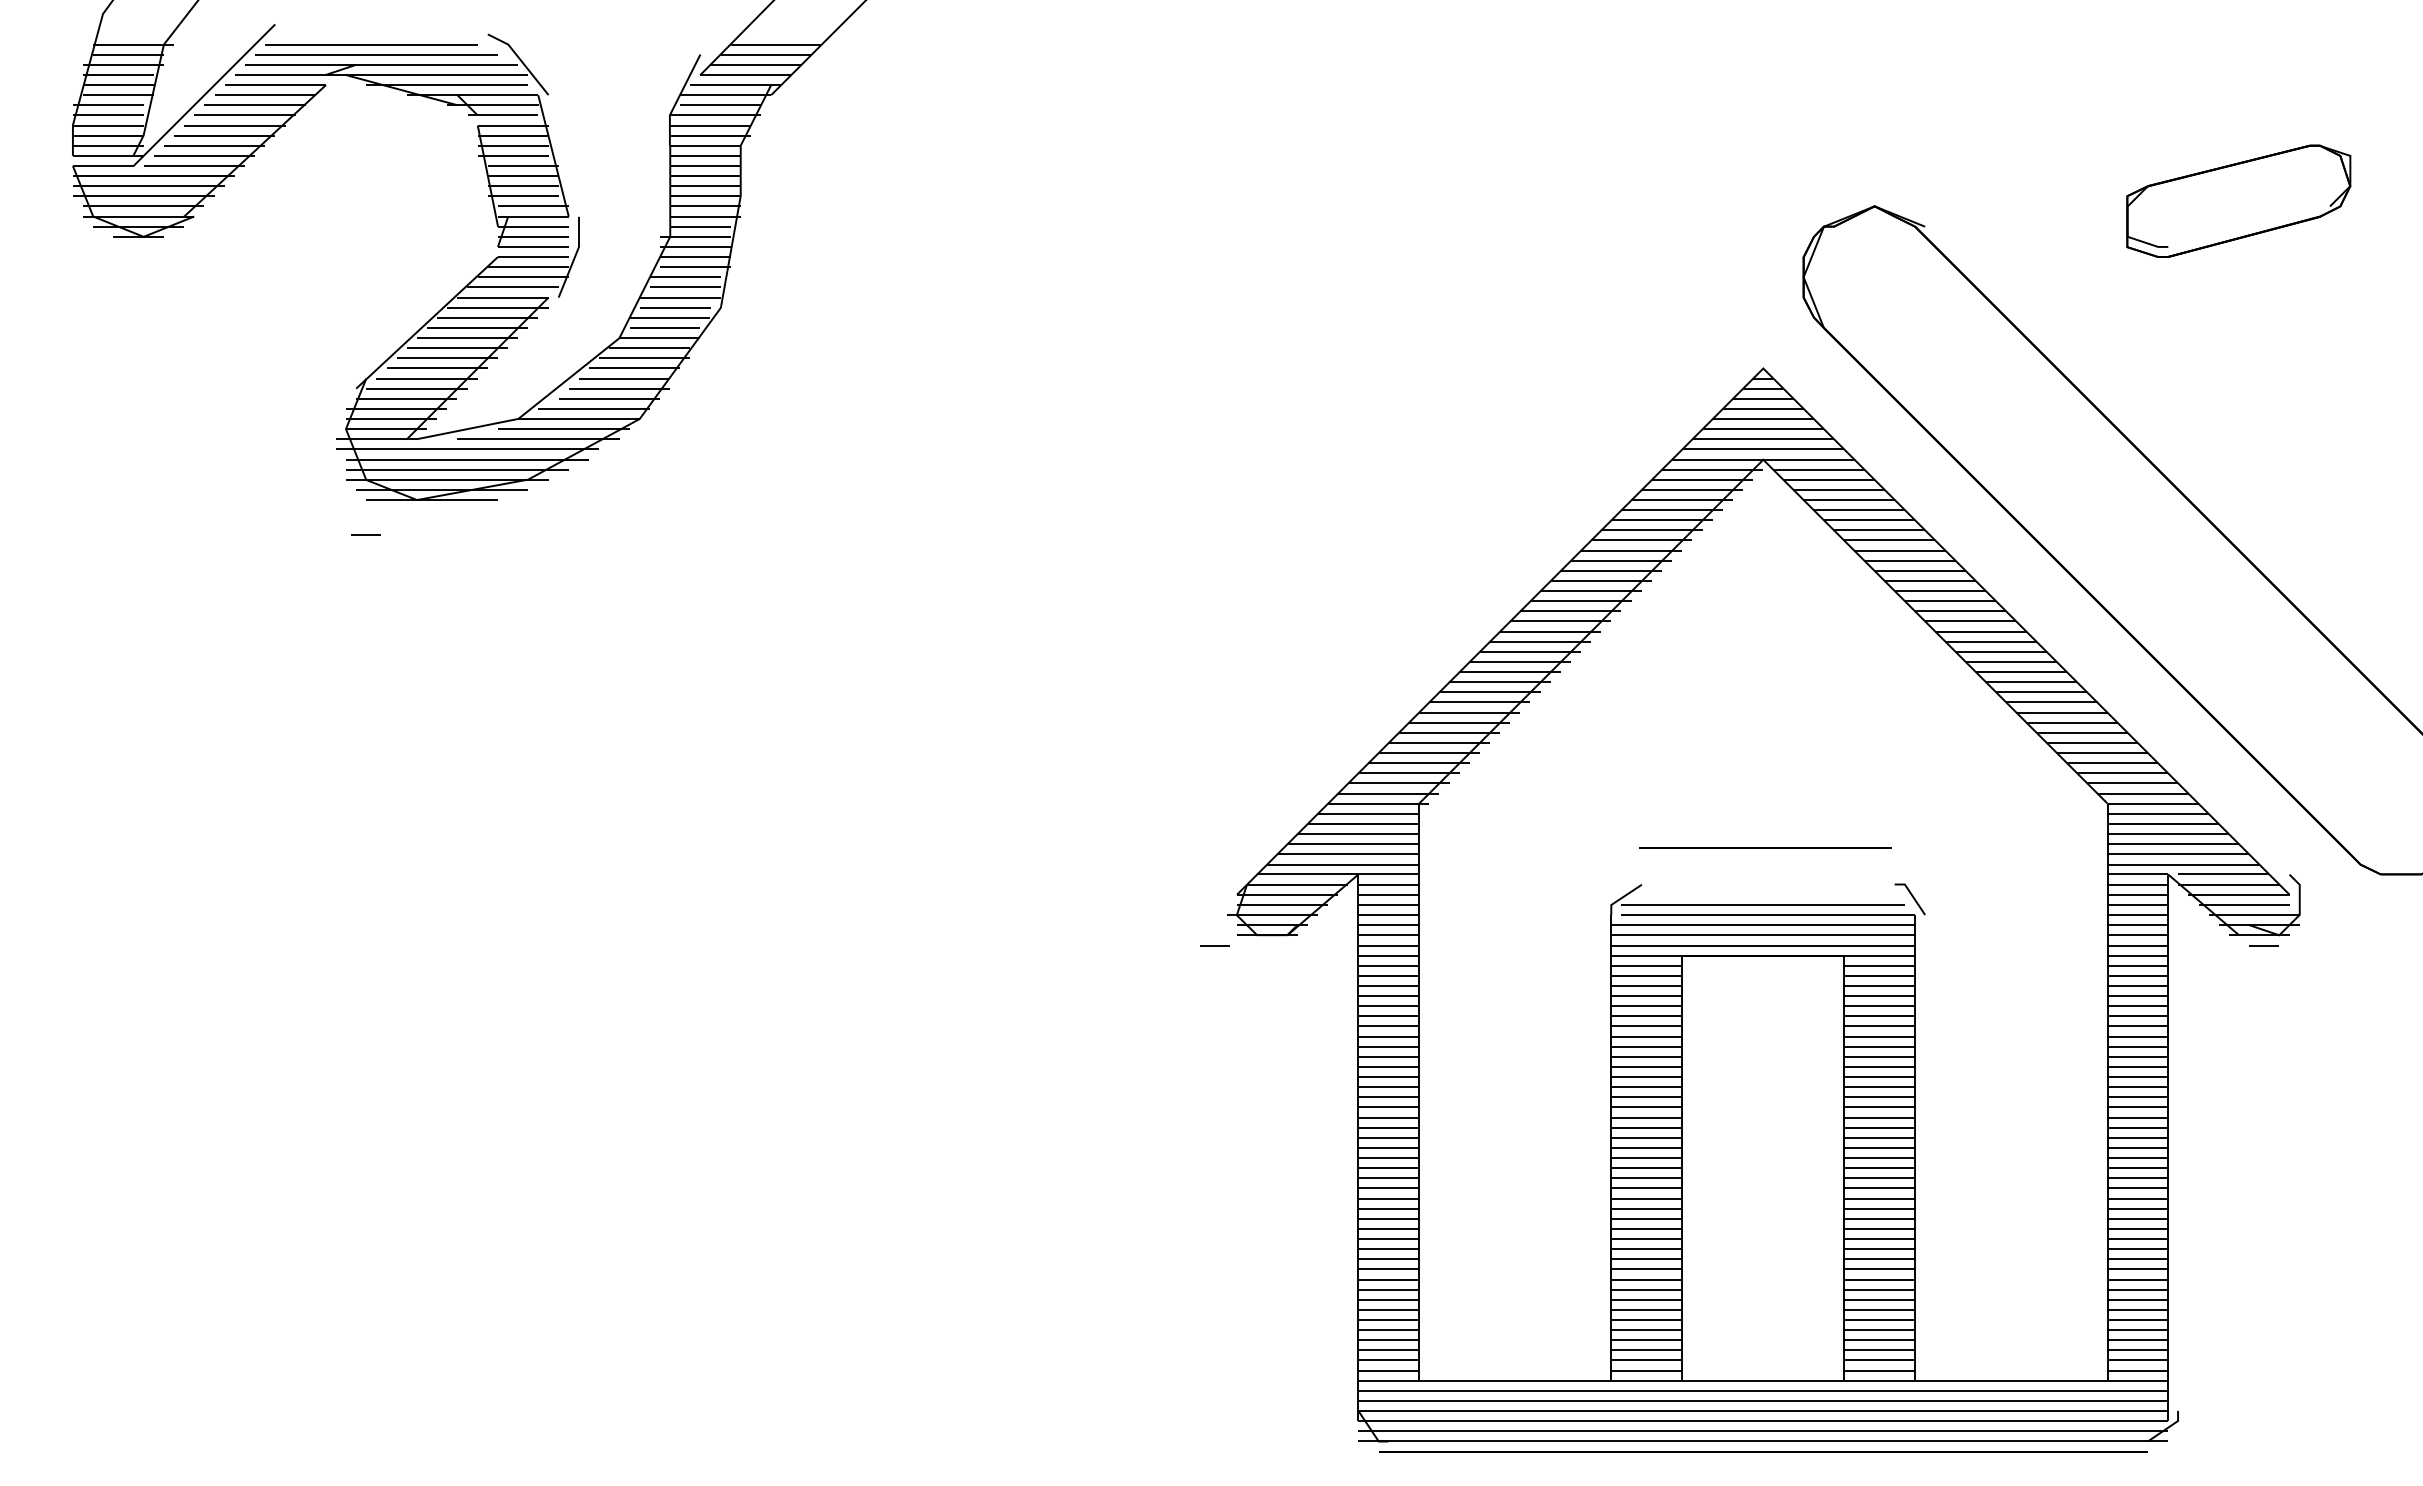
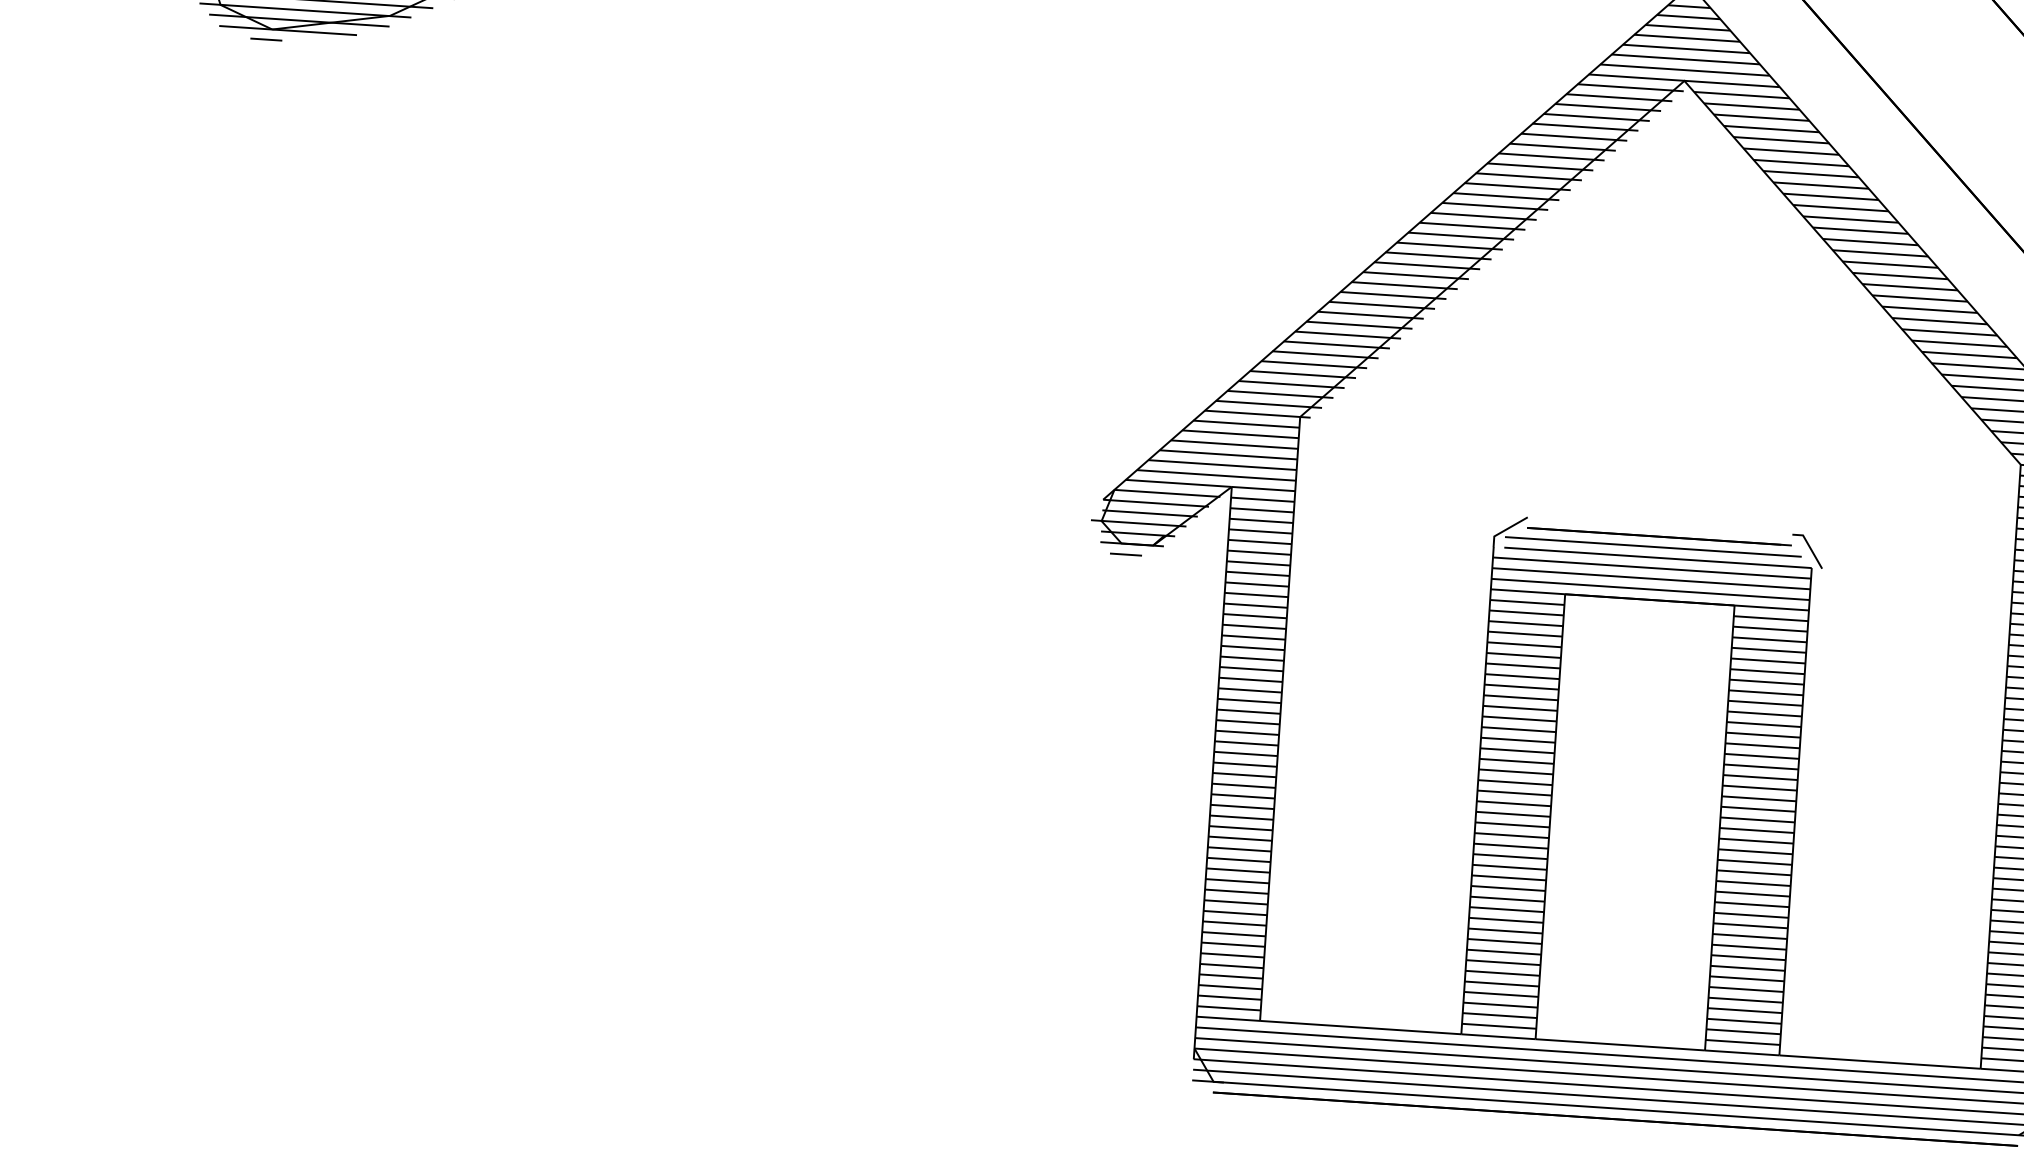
line: (365, 534) -> (265, 39), moved
line: (1765, 847) -> (1659, 536), moved
line: (1214, 945) -> (1125, 554), moved

